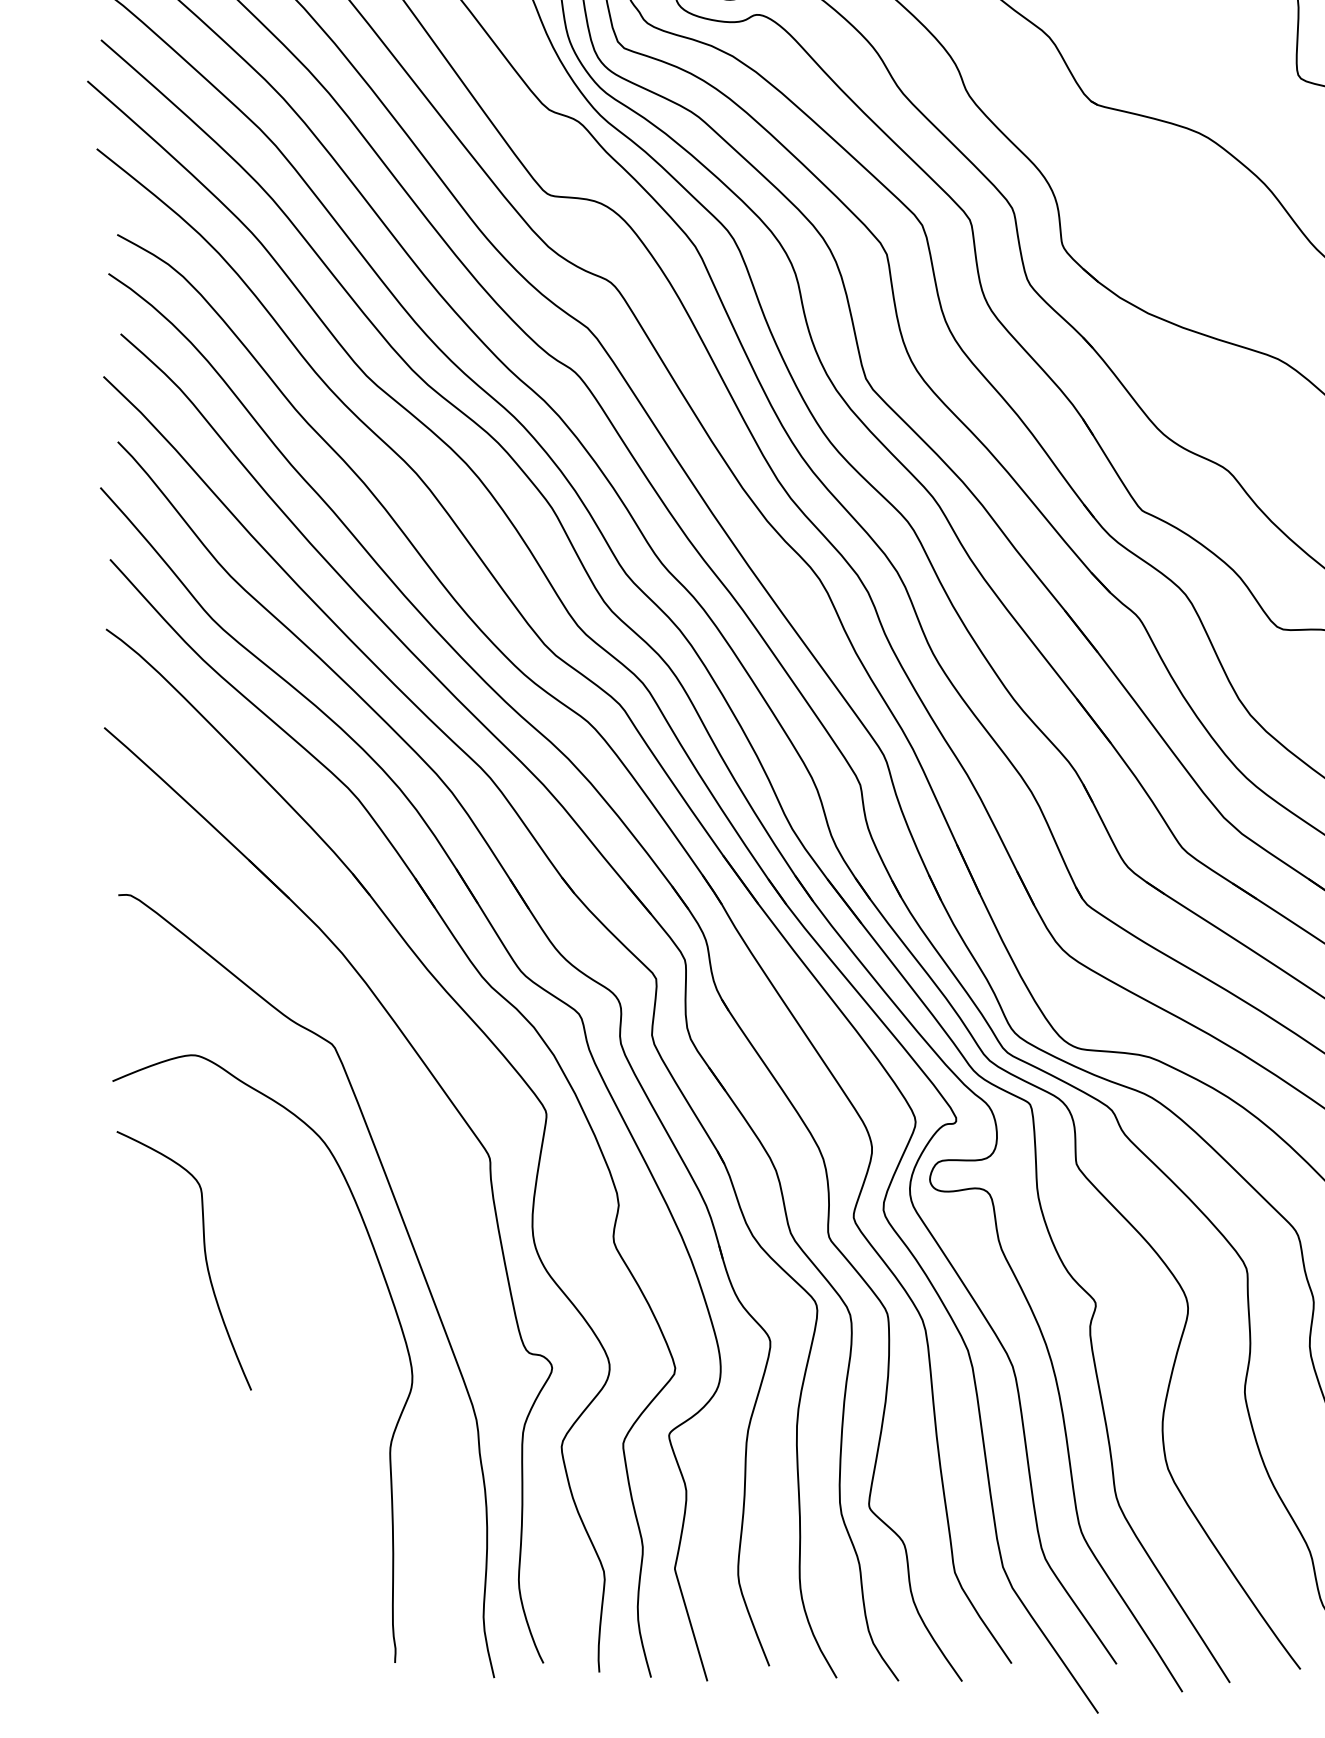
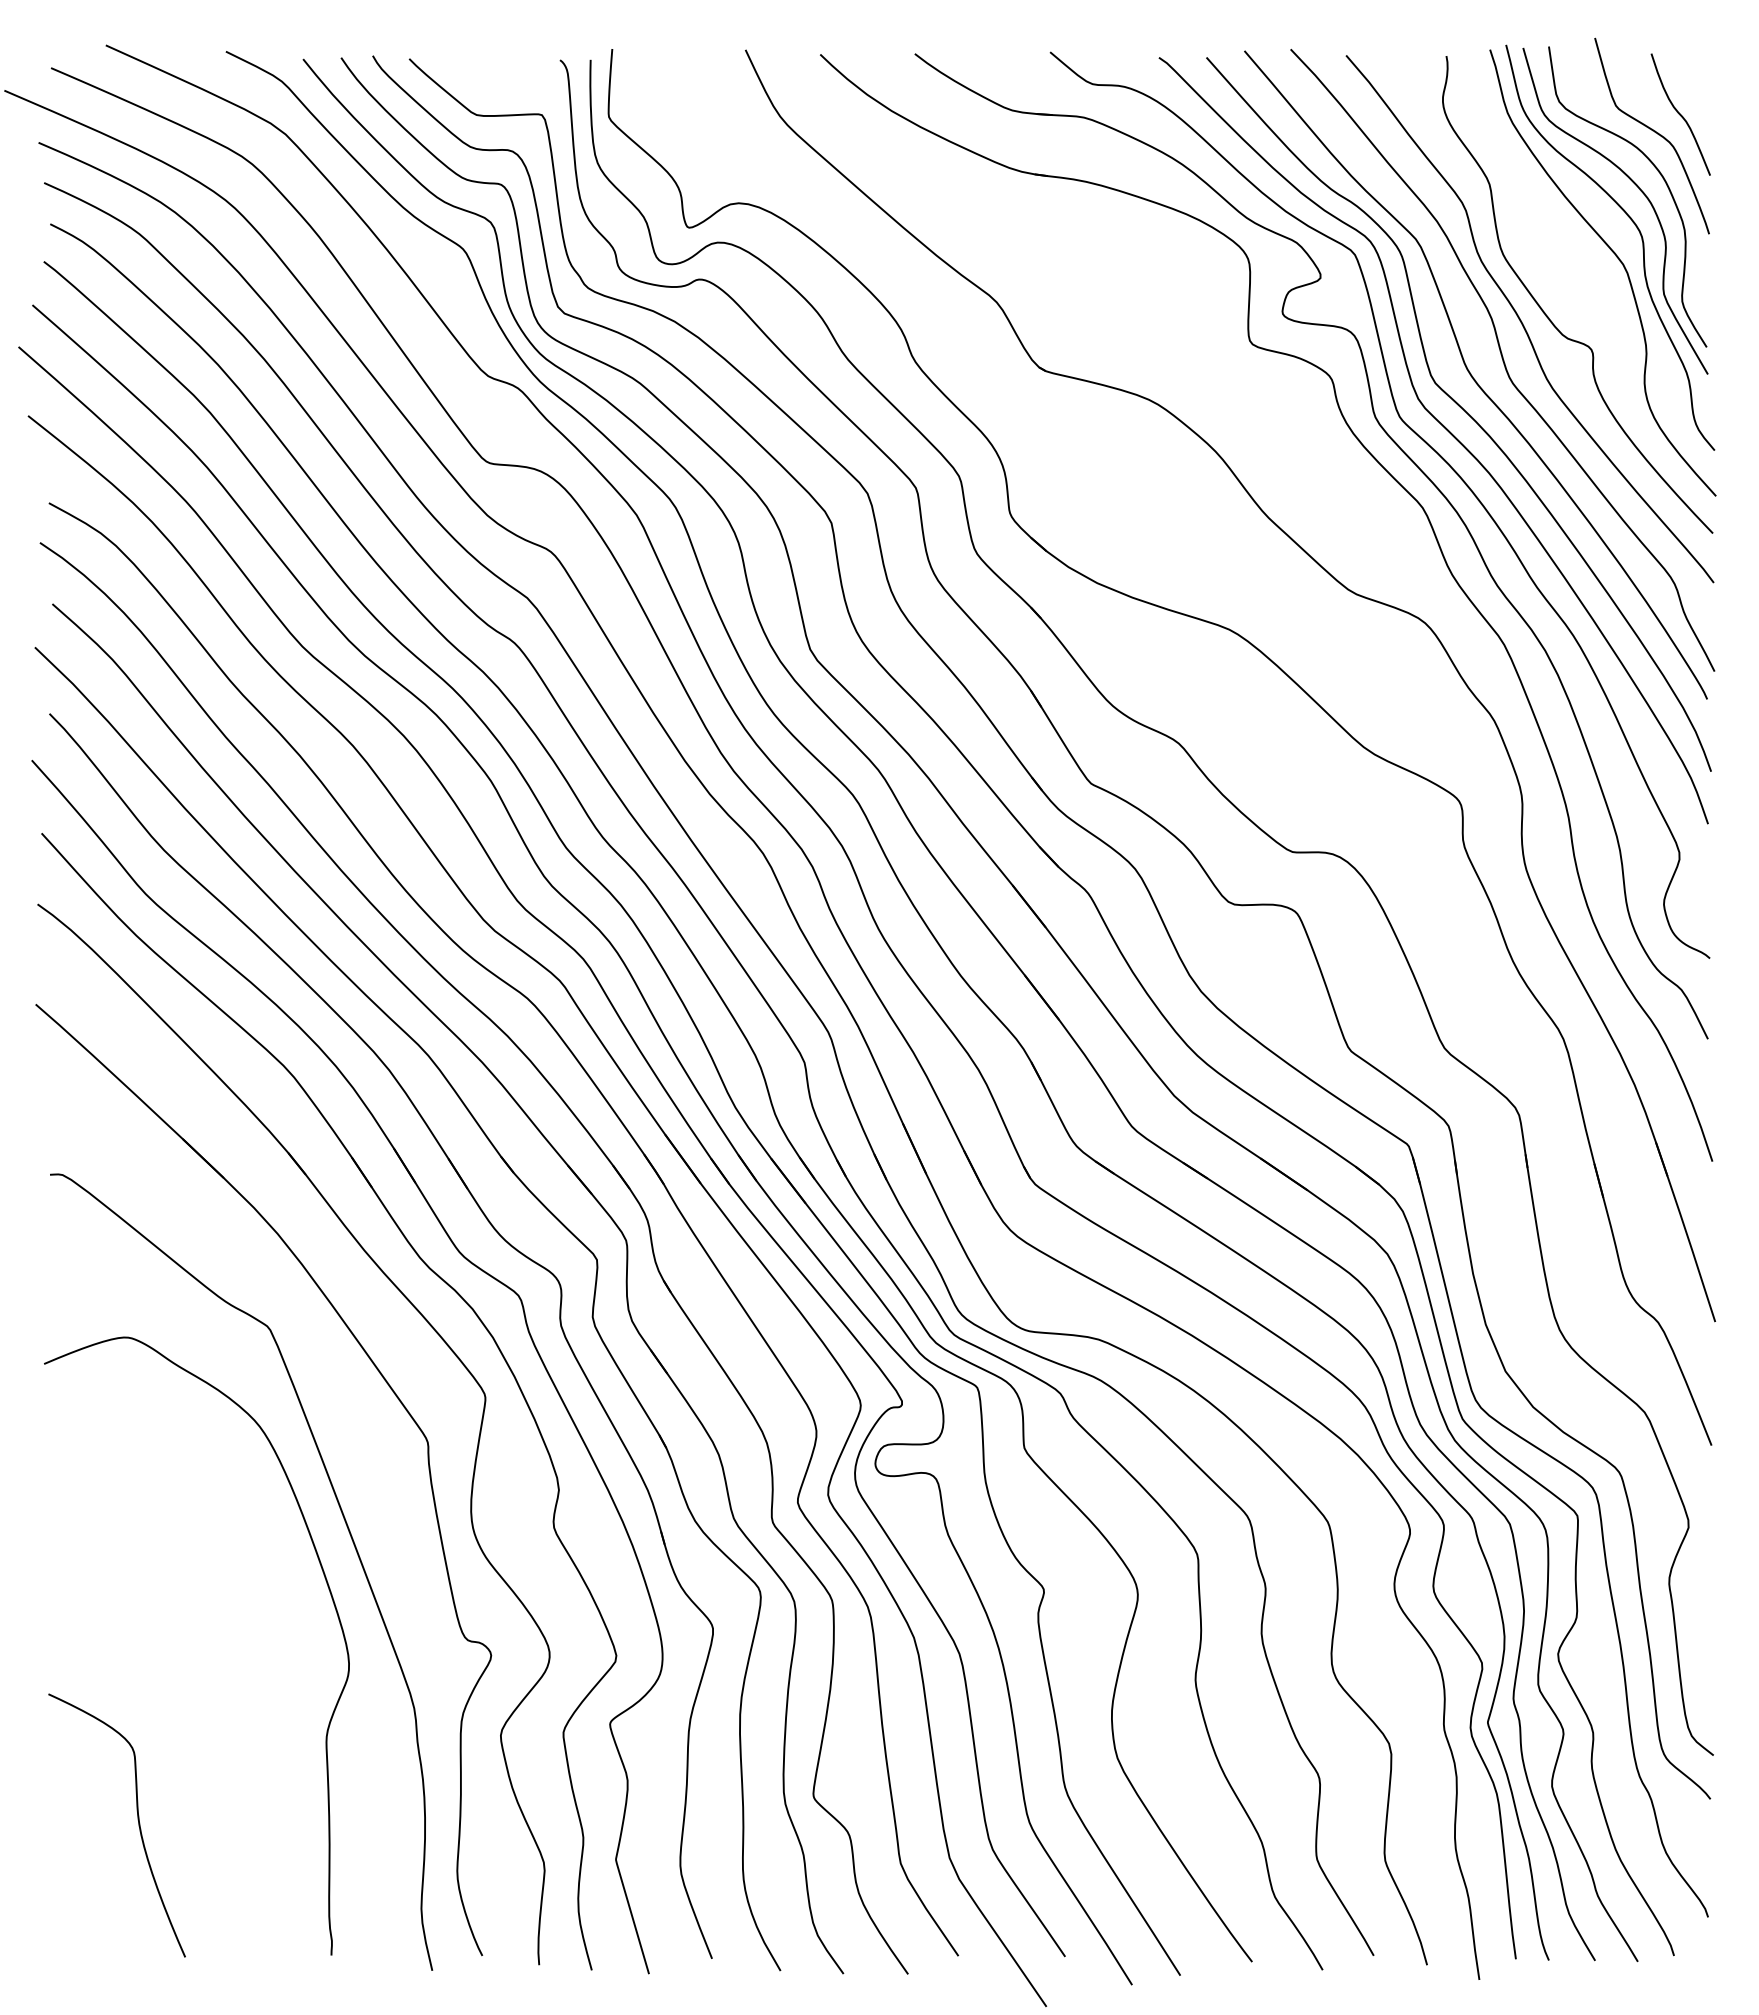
curve: (204, 1255) -> (137, 1820), moved

